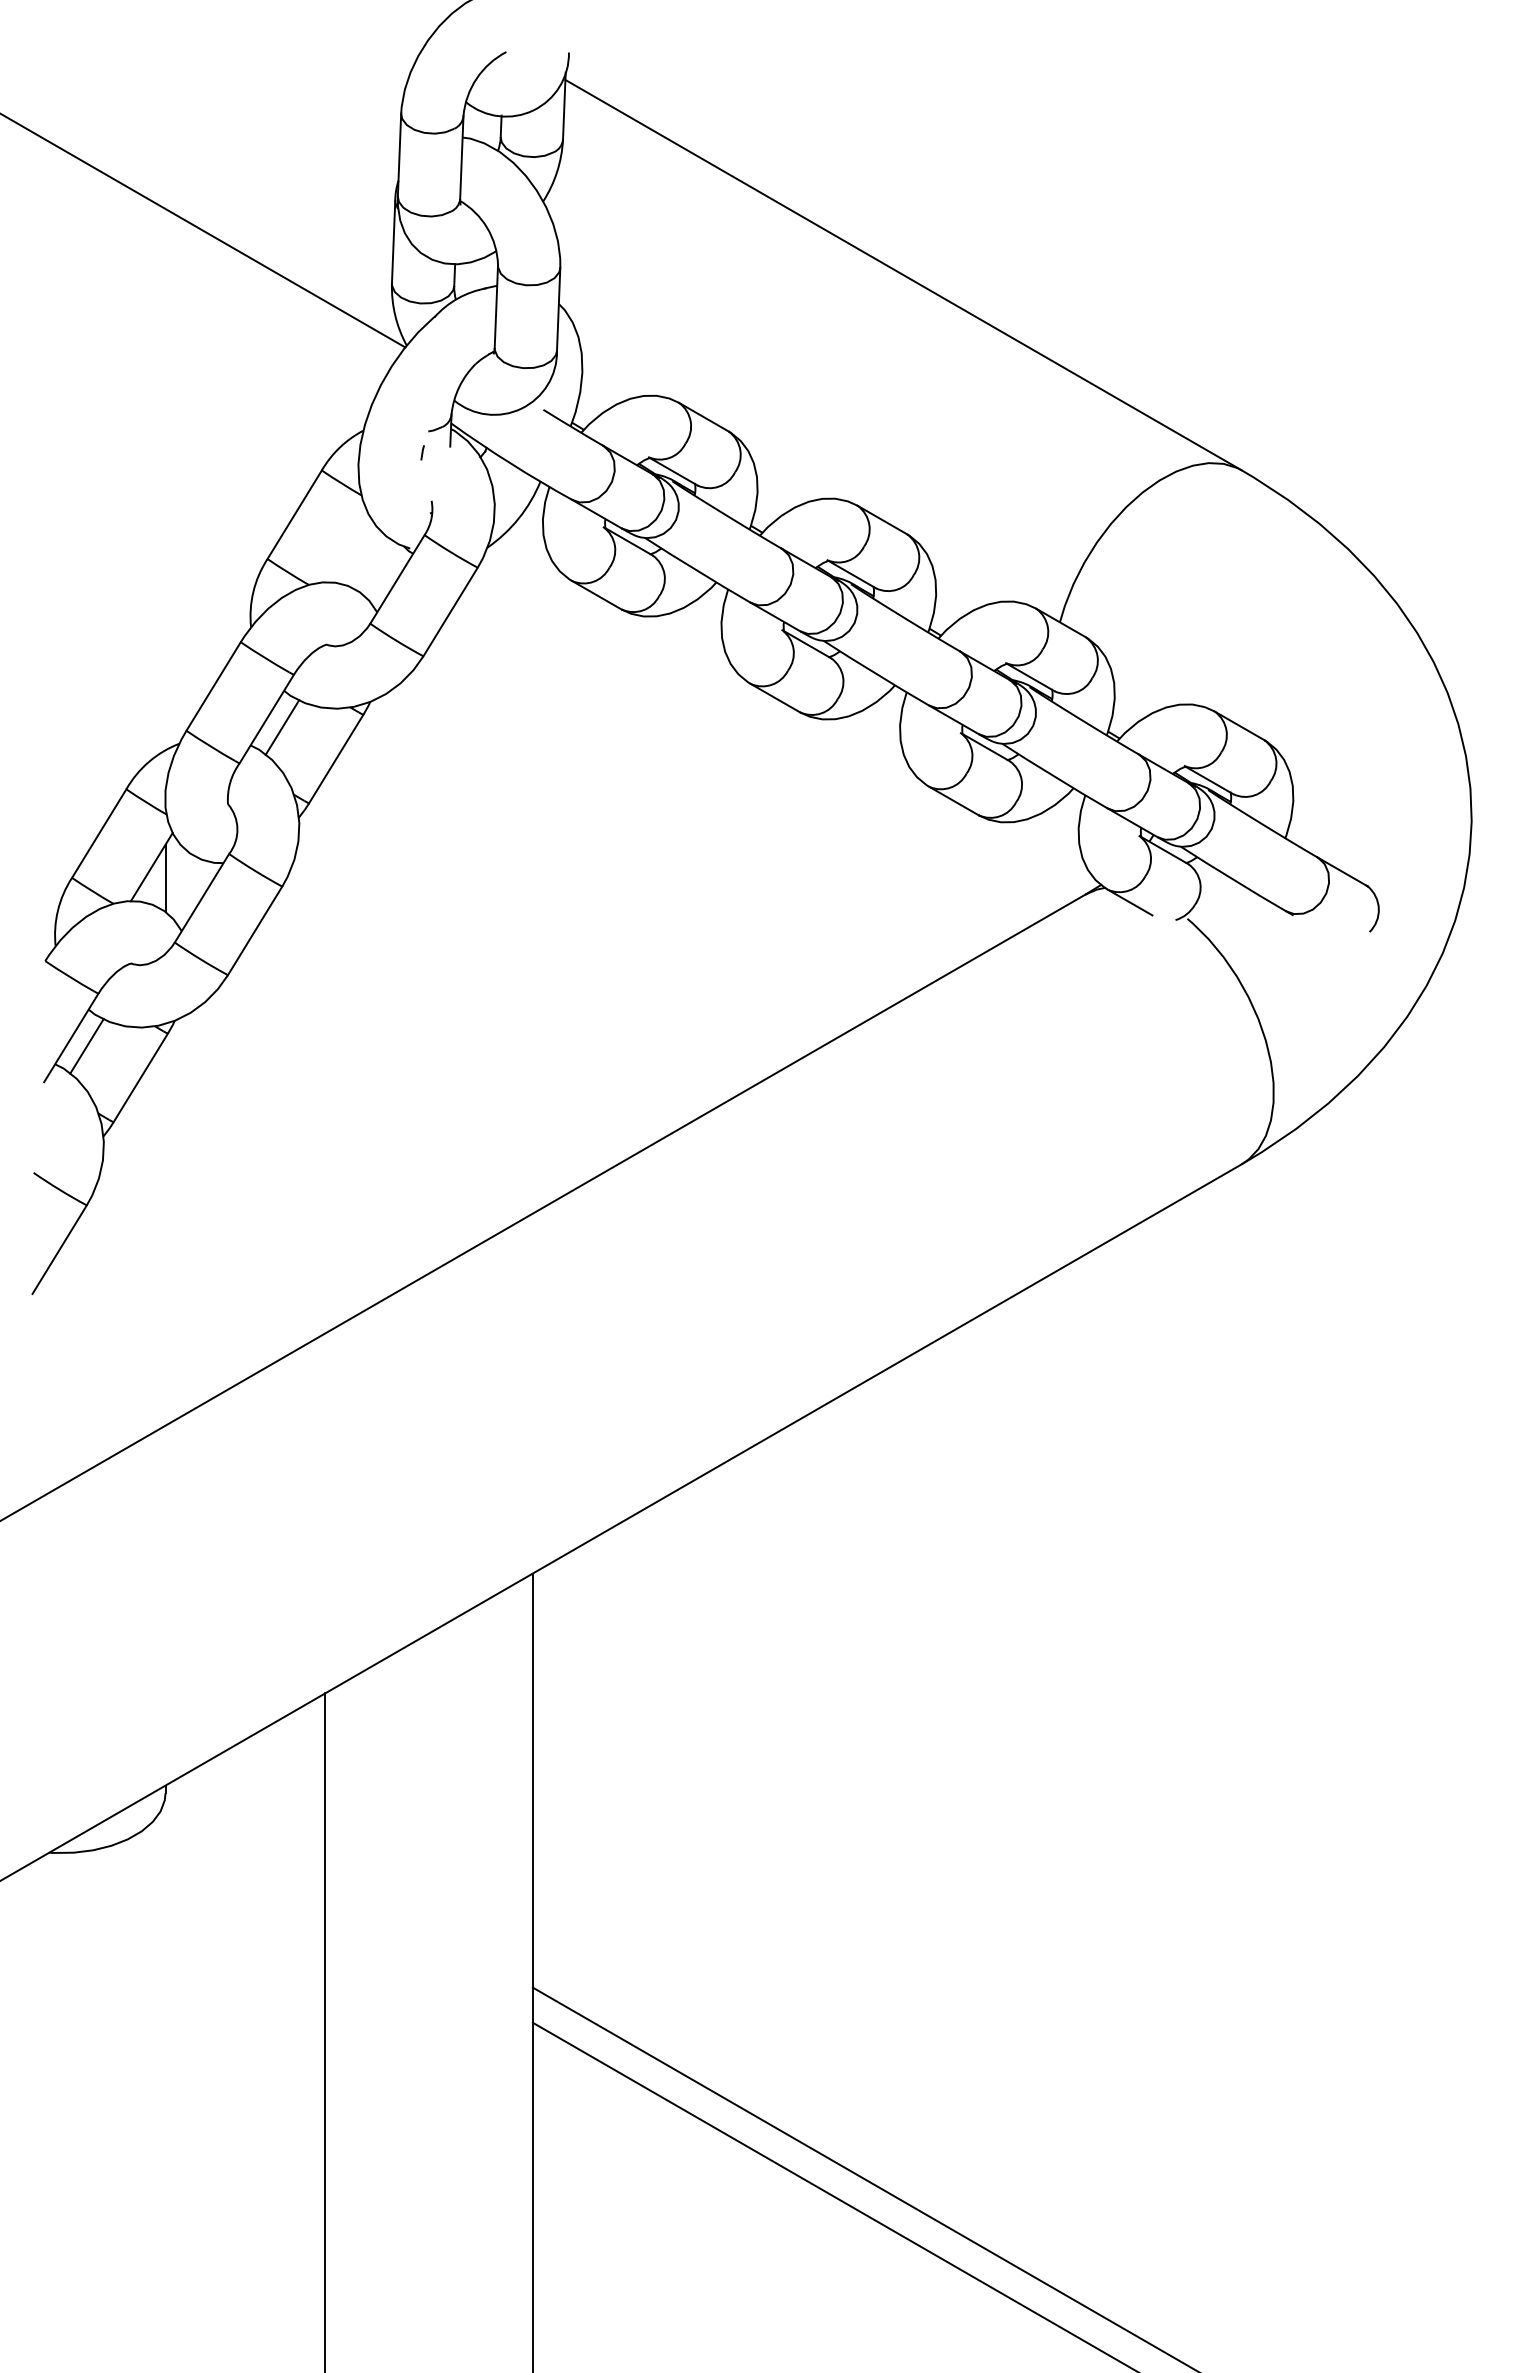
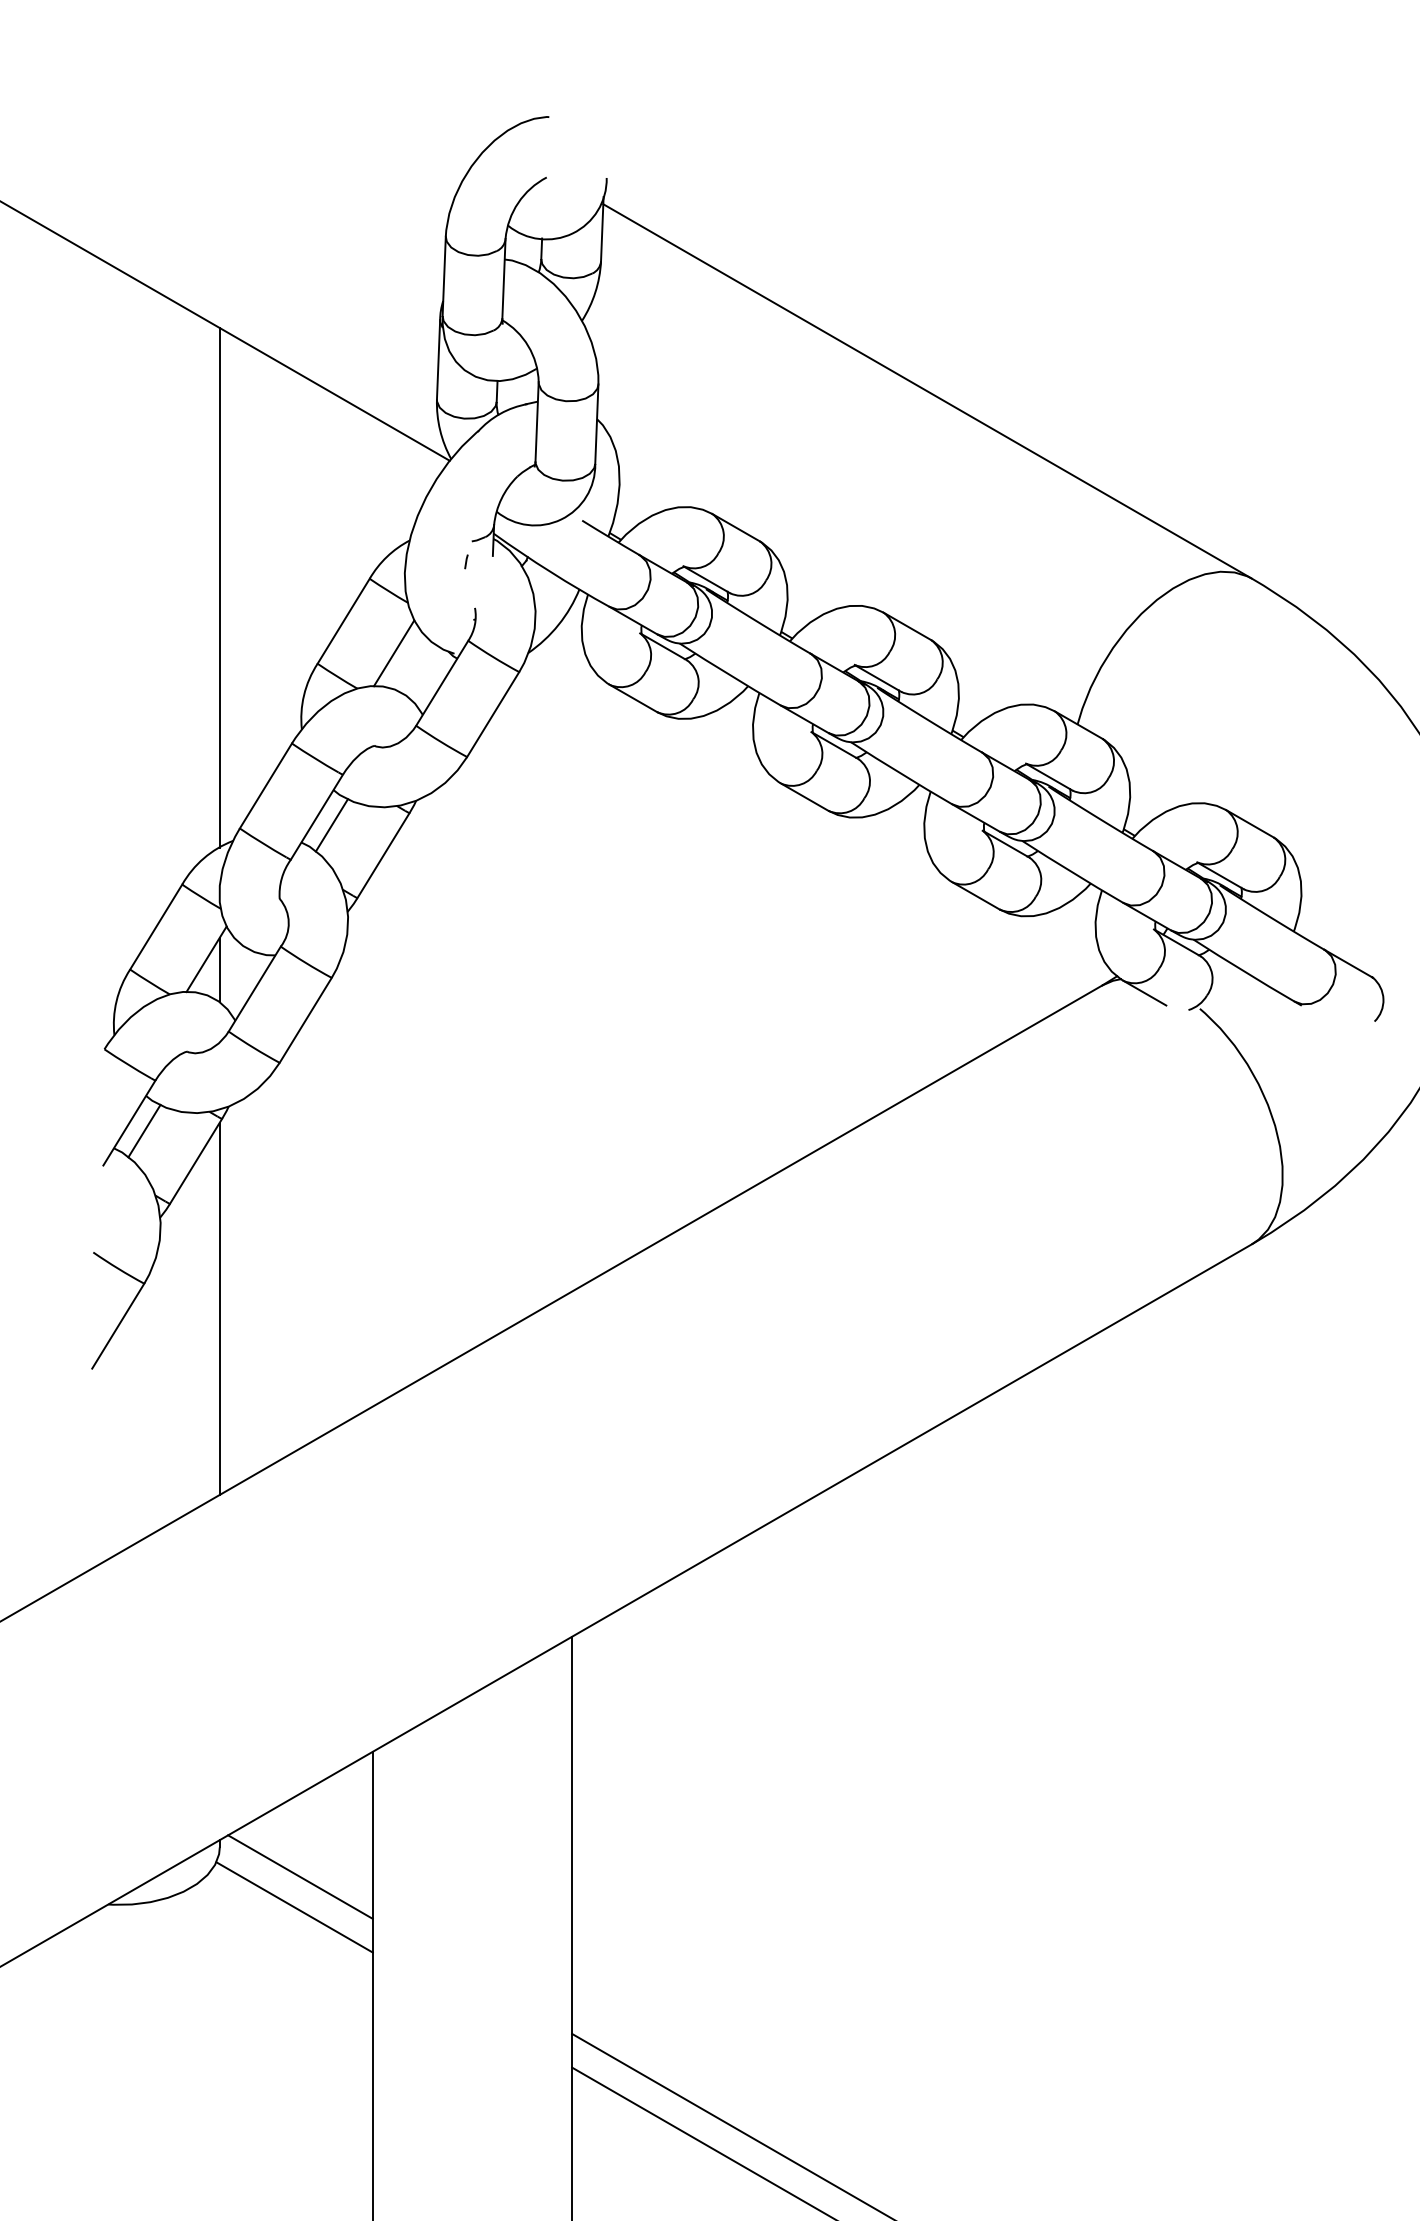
line: (165, 479) -> (219, 587), added
line: (347, 547) -> (394, 652), added
line: (165, 1231) -> (219, 1308), added
line: (249, 1823) -> (300, 1876), added
line: (243, 1855) -> (294, 1907), added

